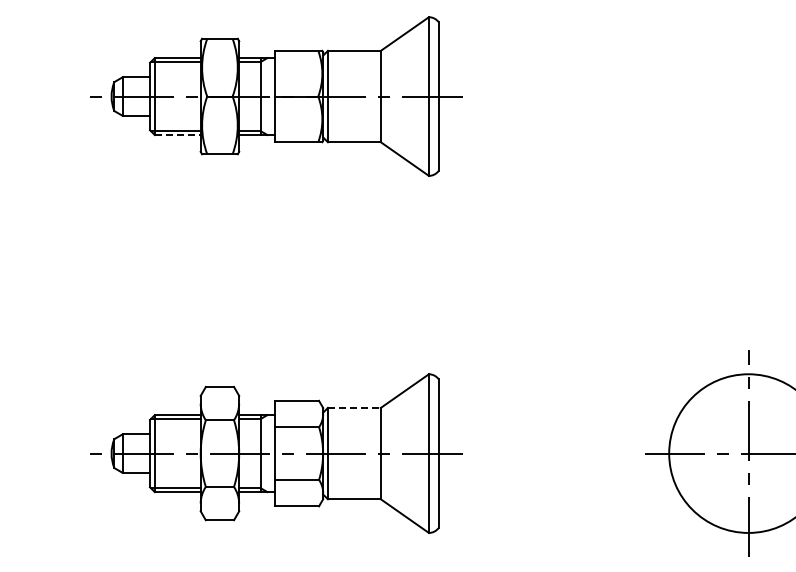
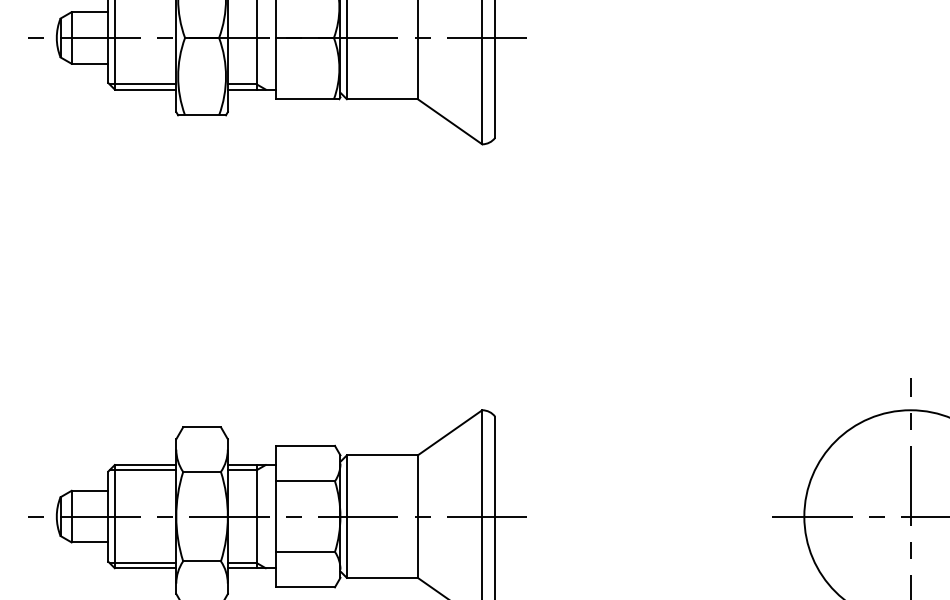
line: (177, 135) -> (145, 90), dashed -> solid
line: (354, 407) -> (382, 454), dashed -> solid

